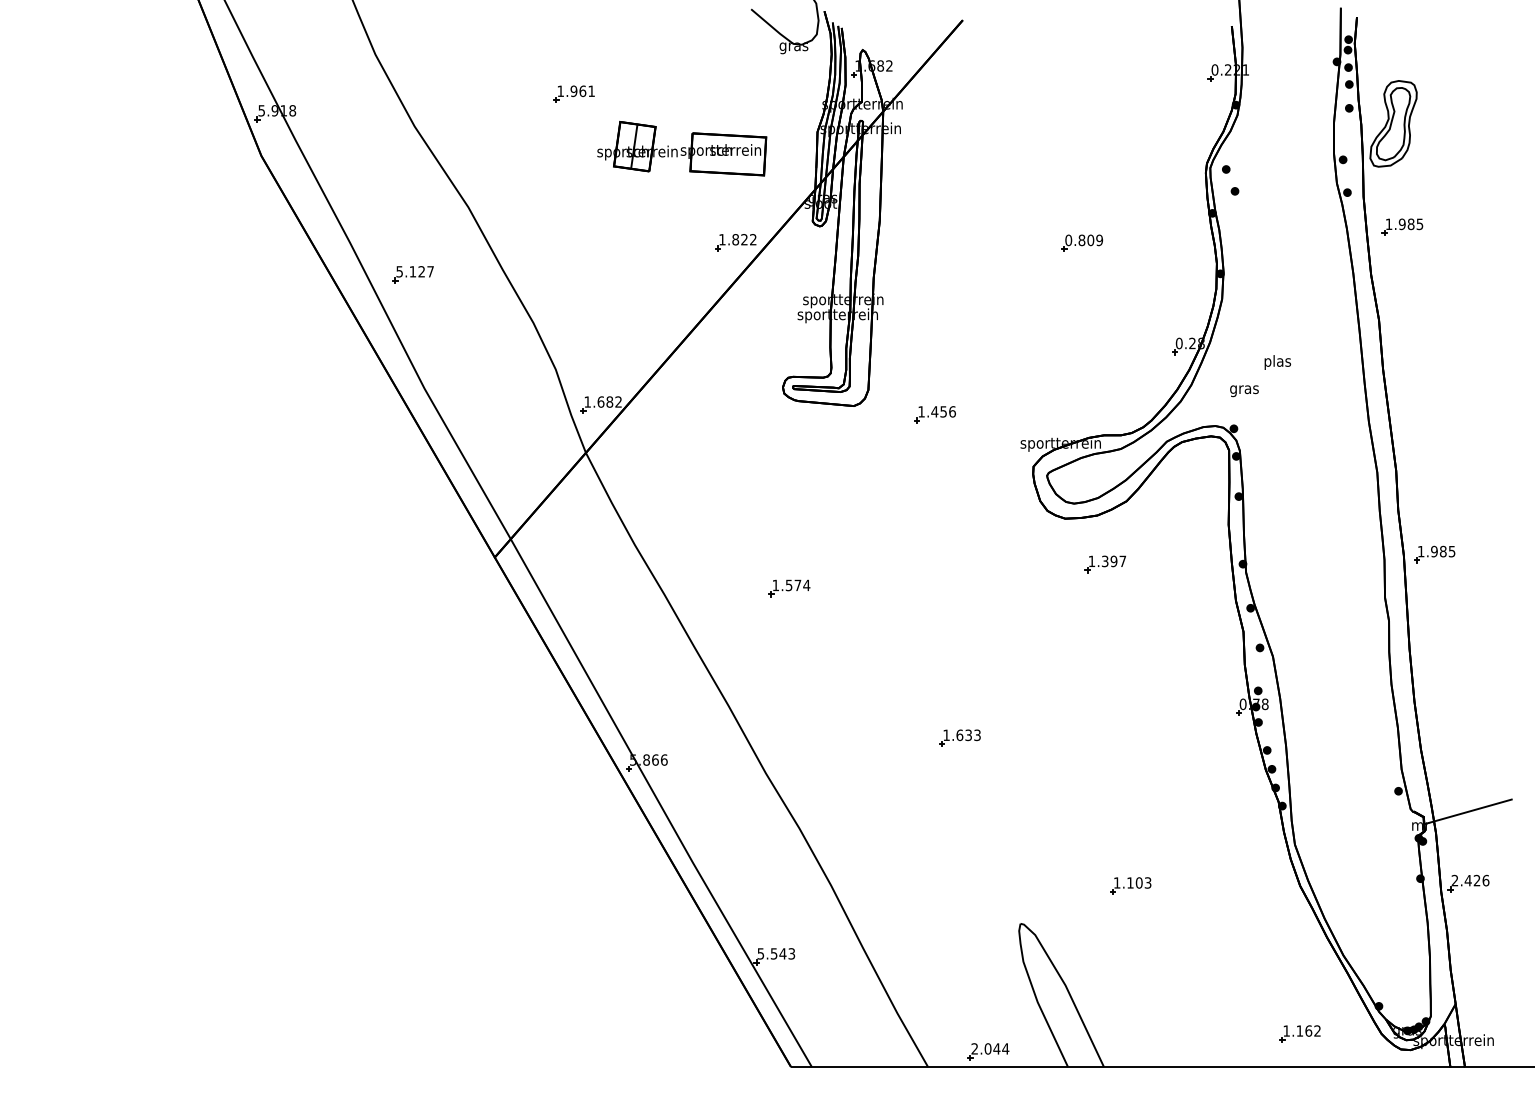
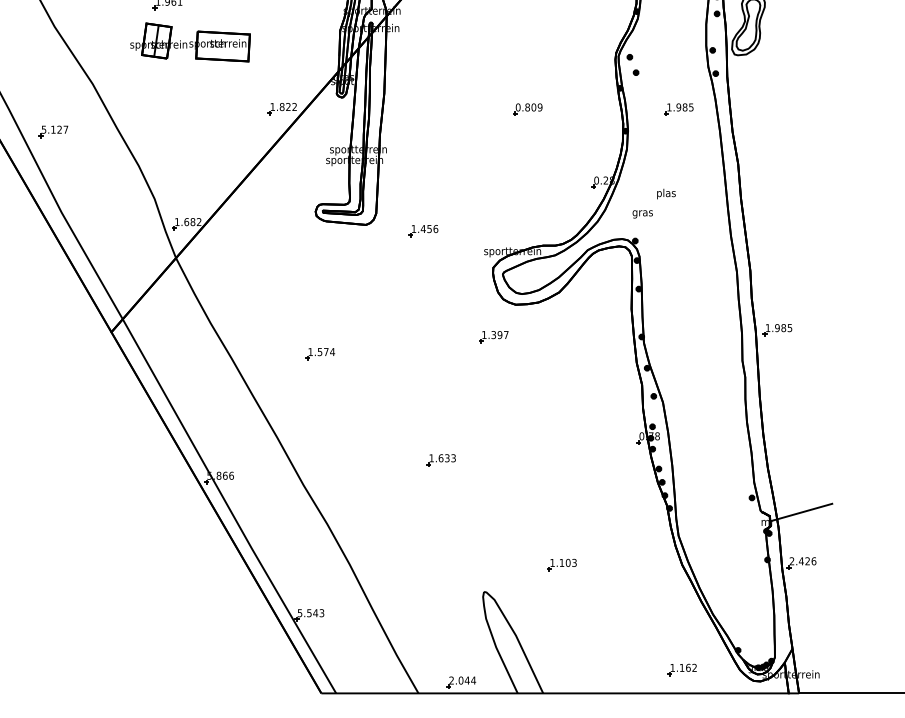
part: (682, 148) -> (190, 42), moved
part: (1402, 226) -> (678, 108), moved
part: (1104, 564) -> (493, 337), moved

